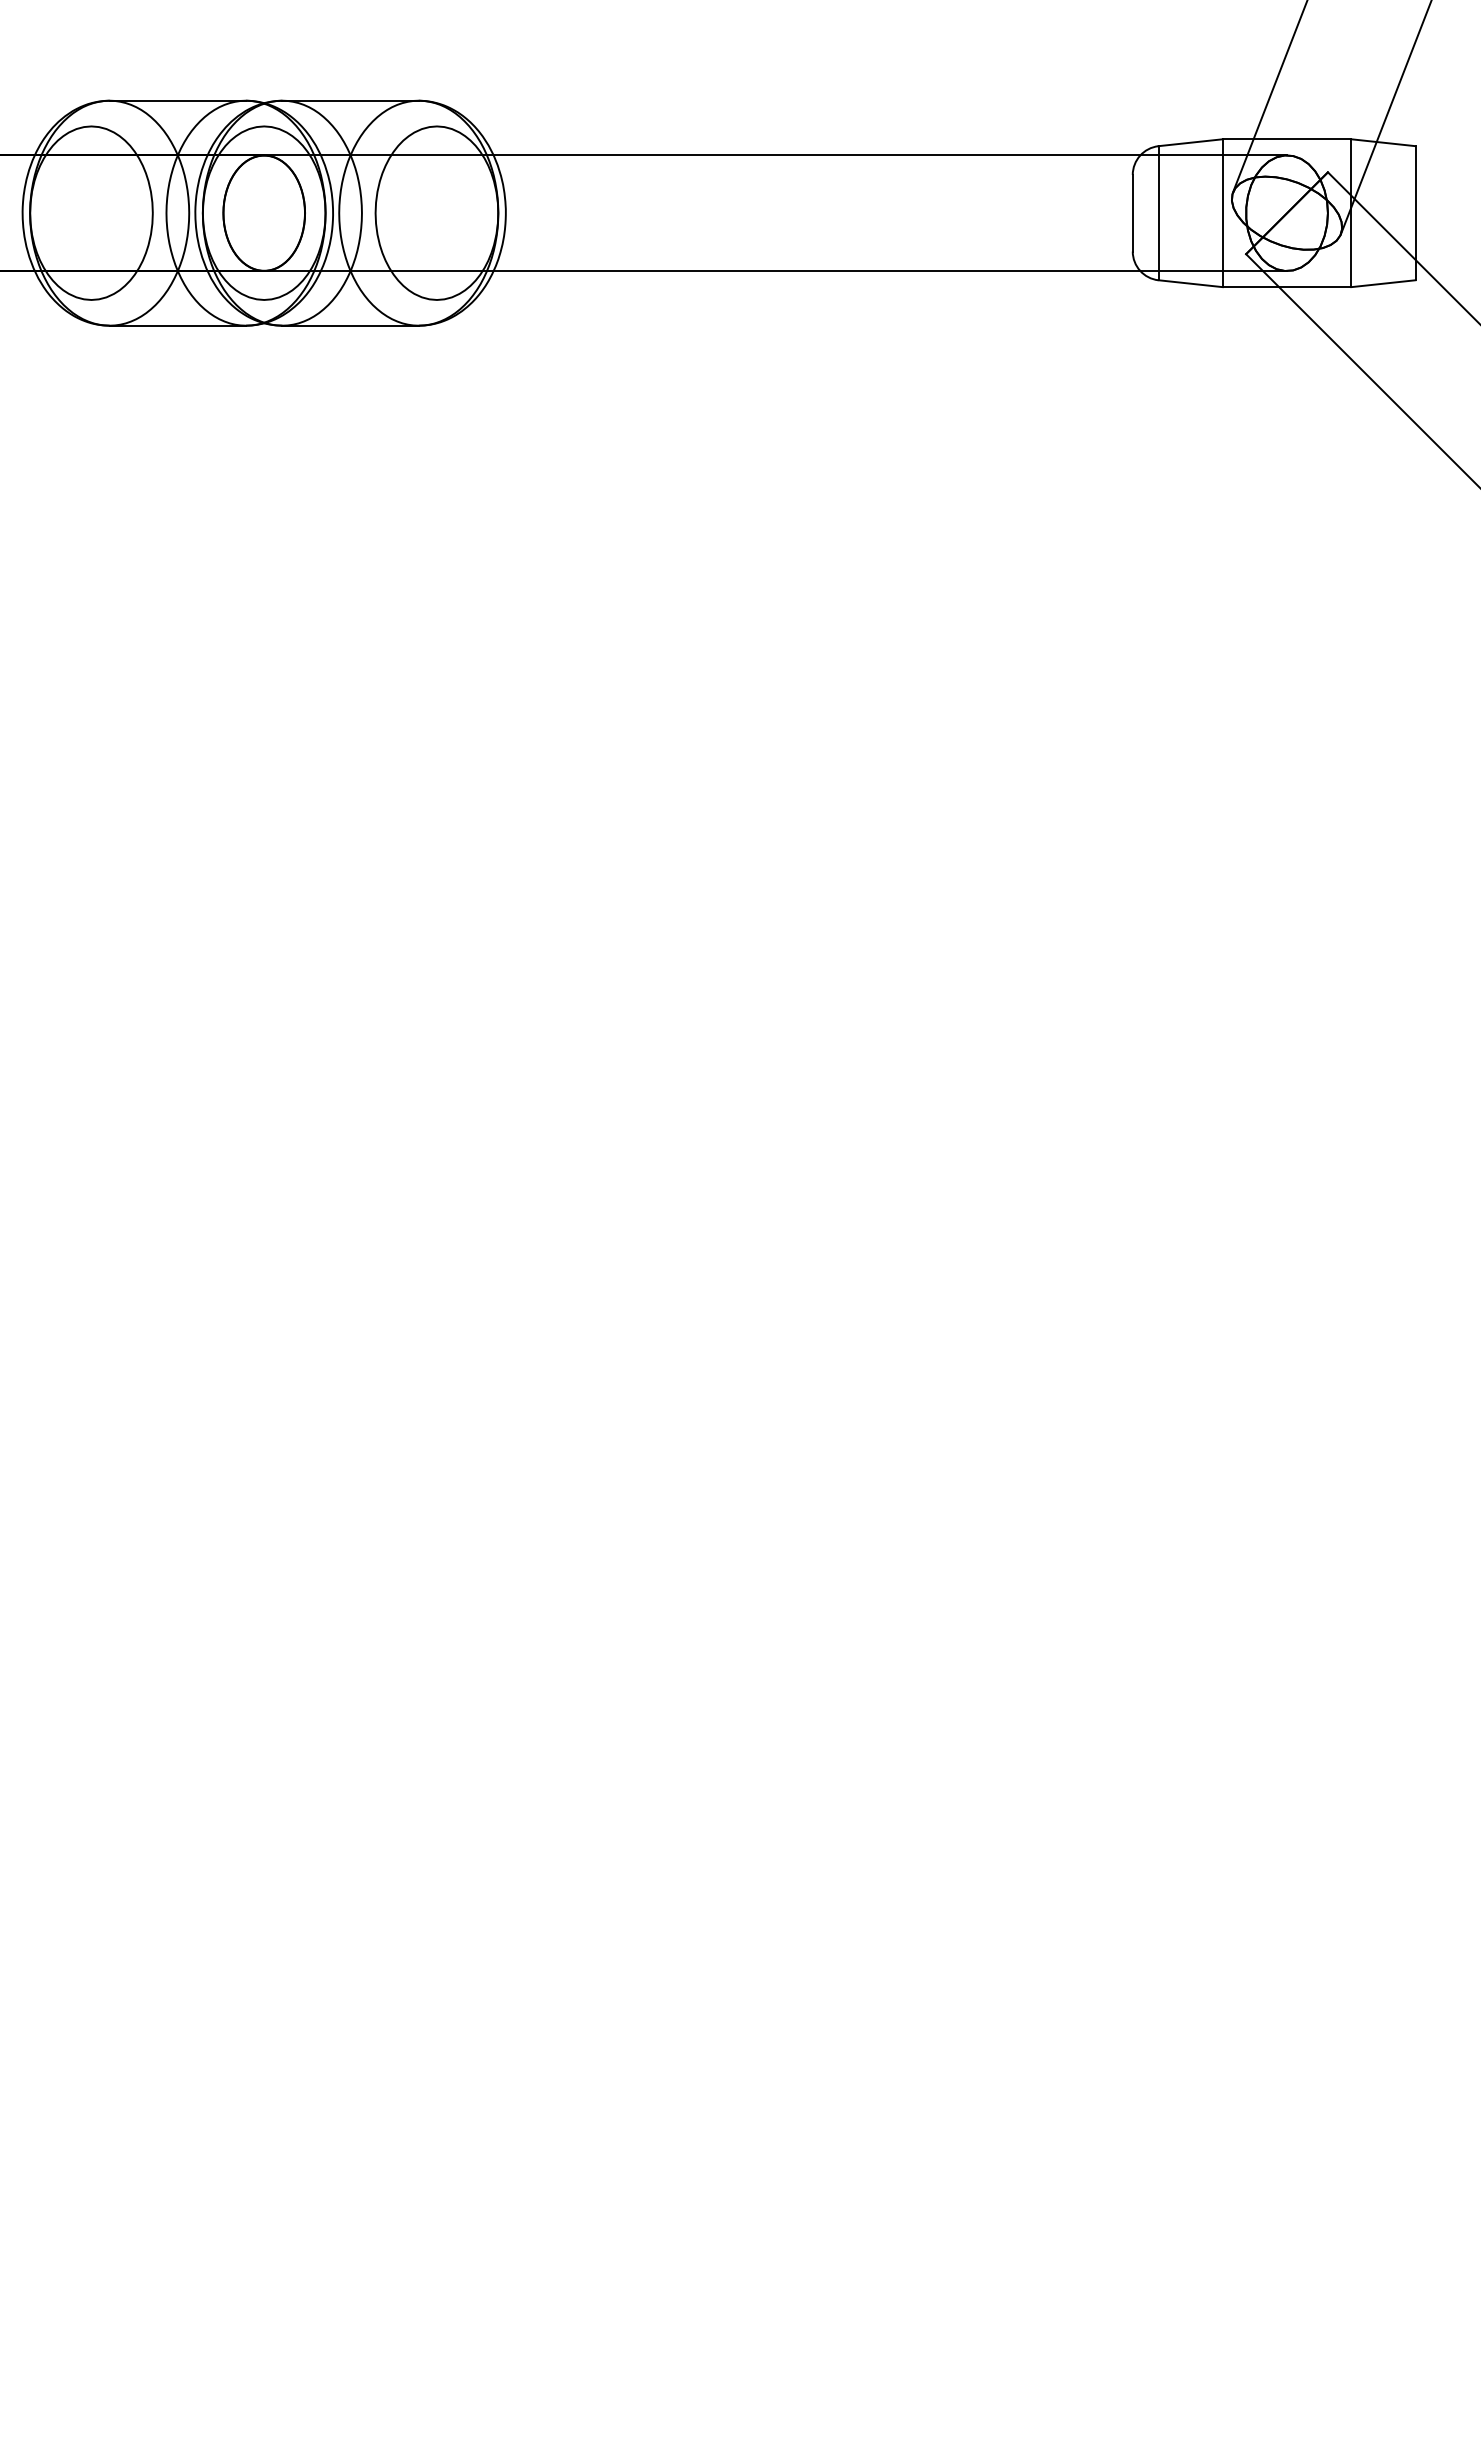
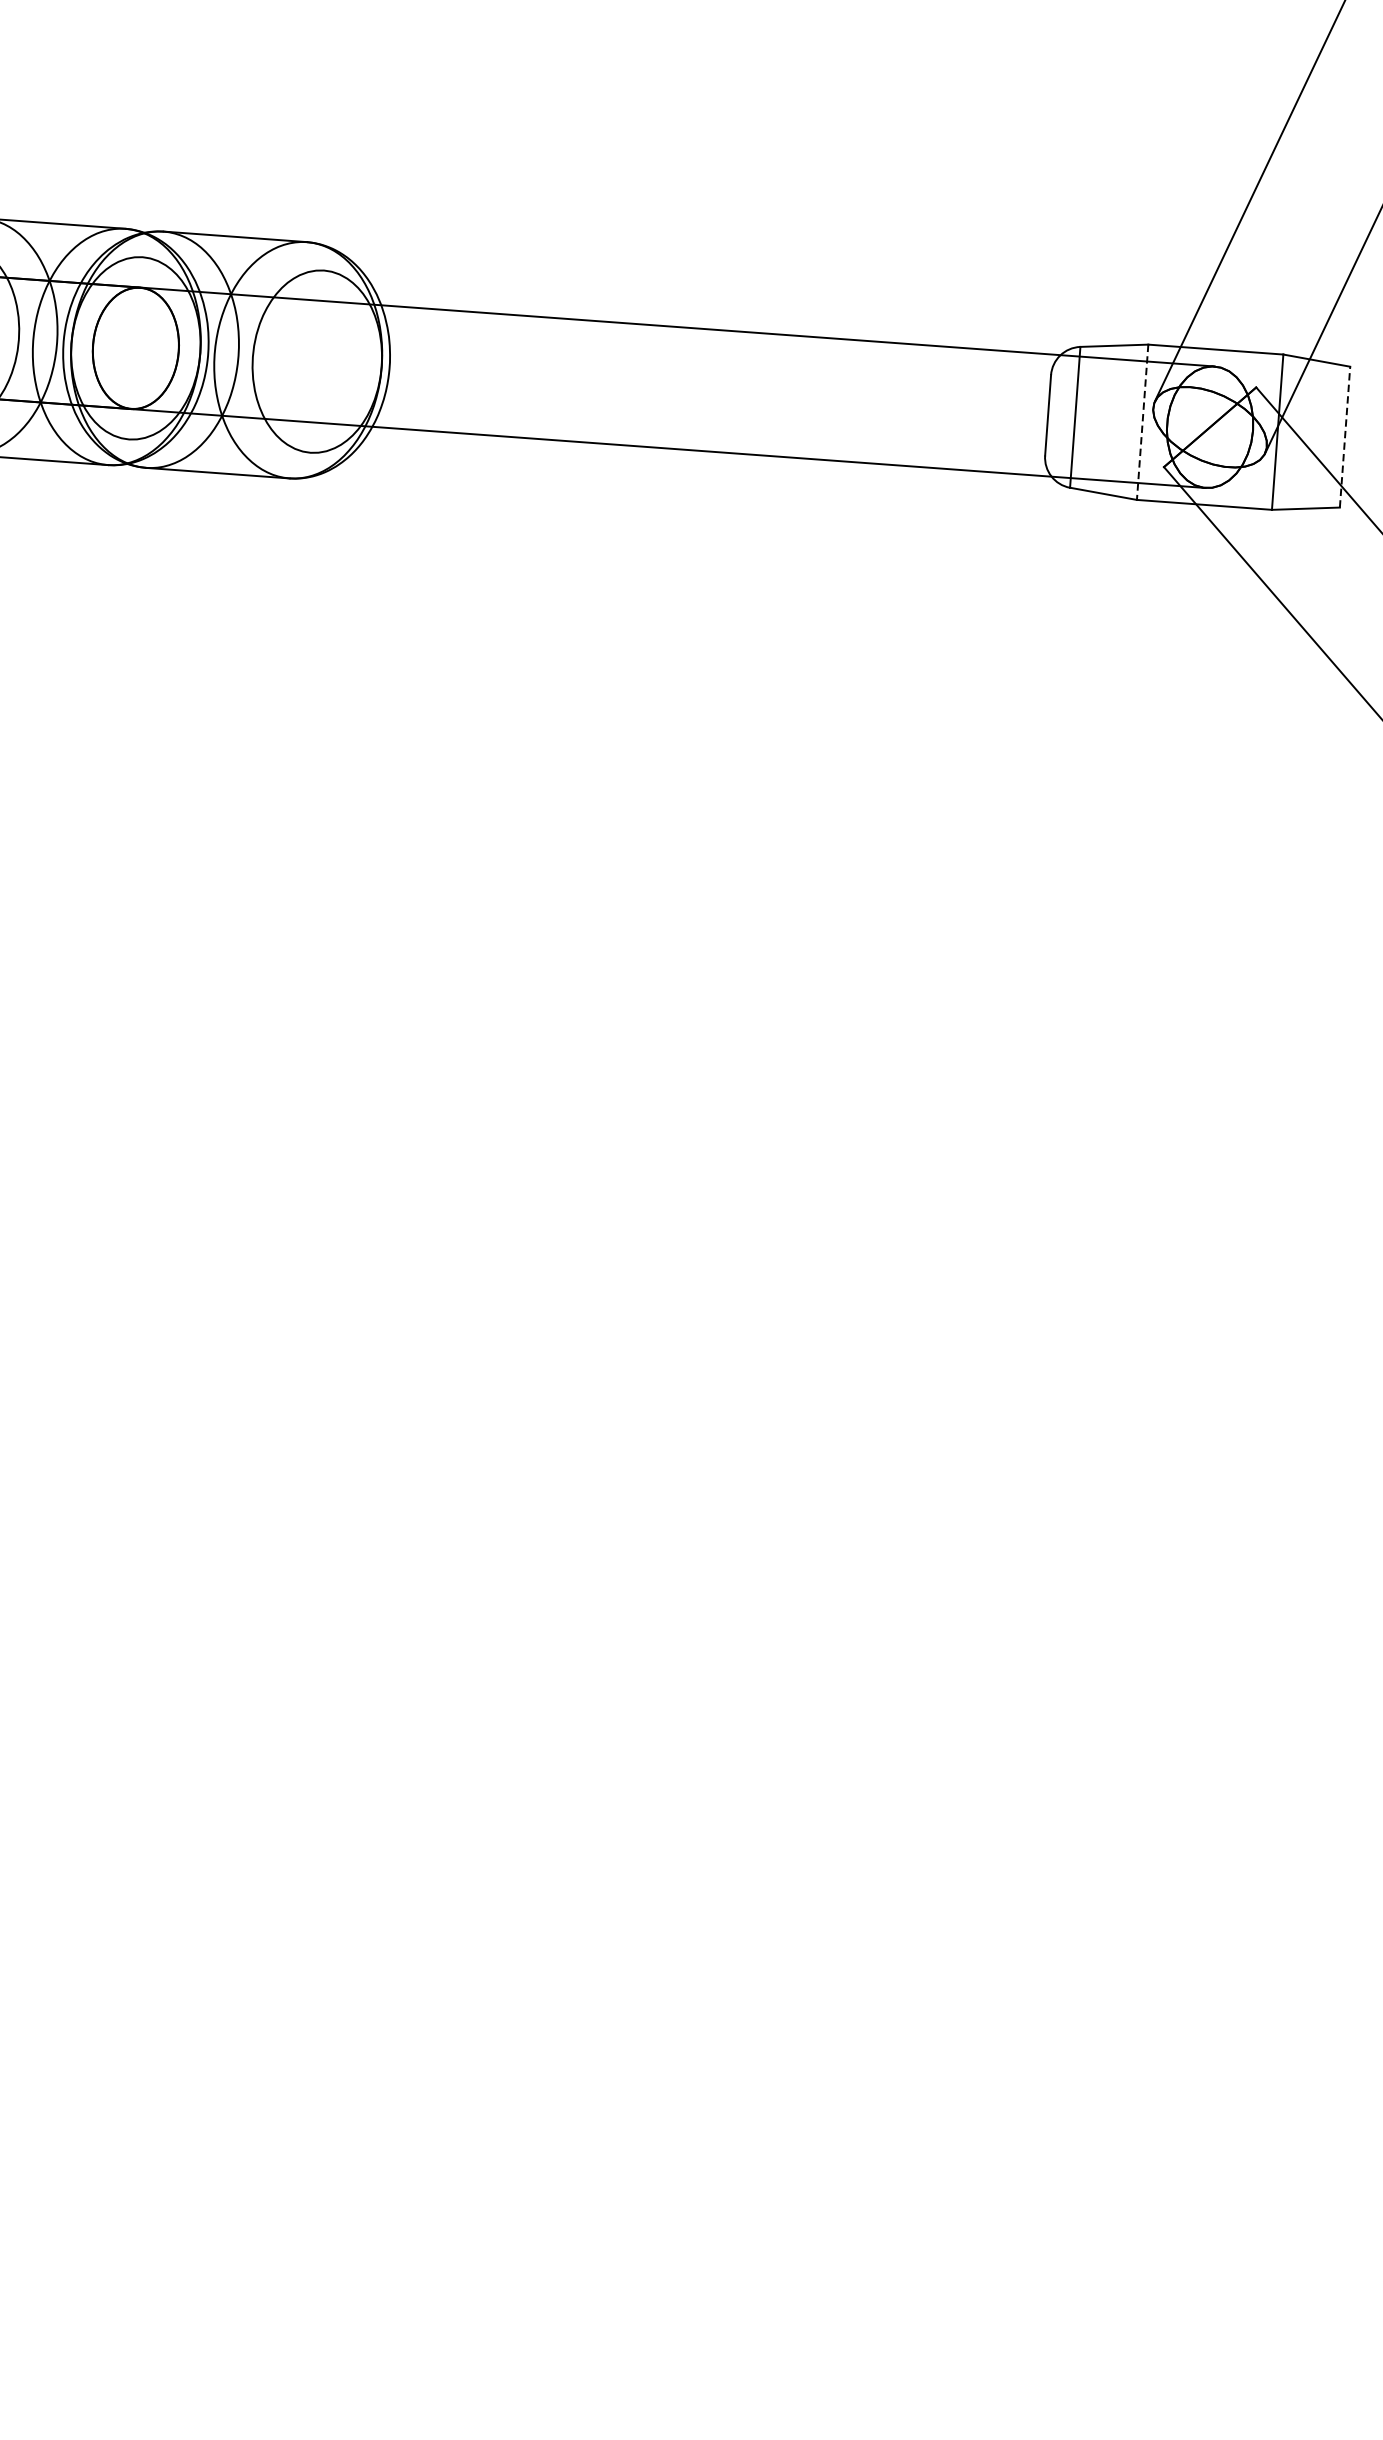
line: (1415, 212) -> (1345, 436), solid -> dashed
line: (1222, 213) -> (1142, 422), solid -> dashed

